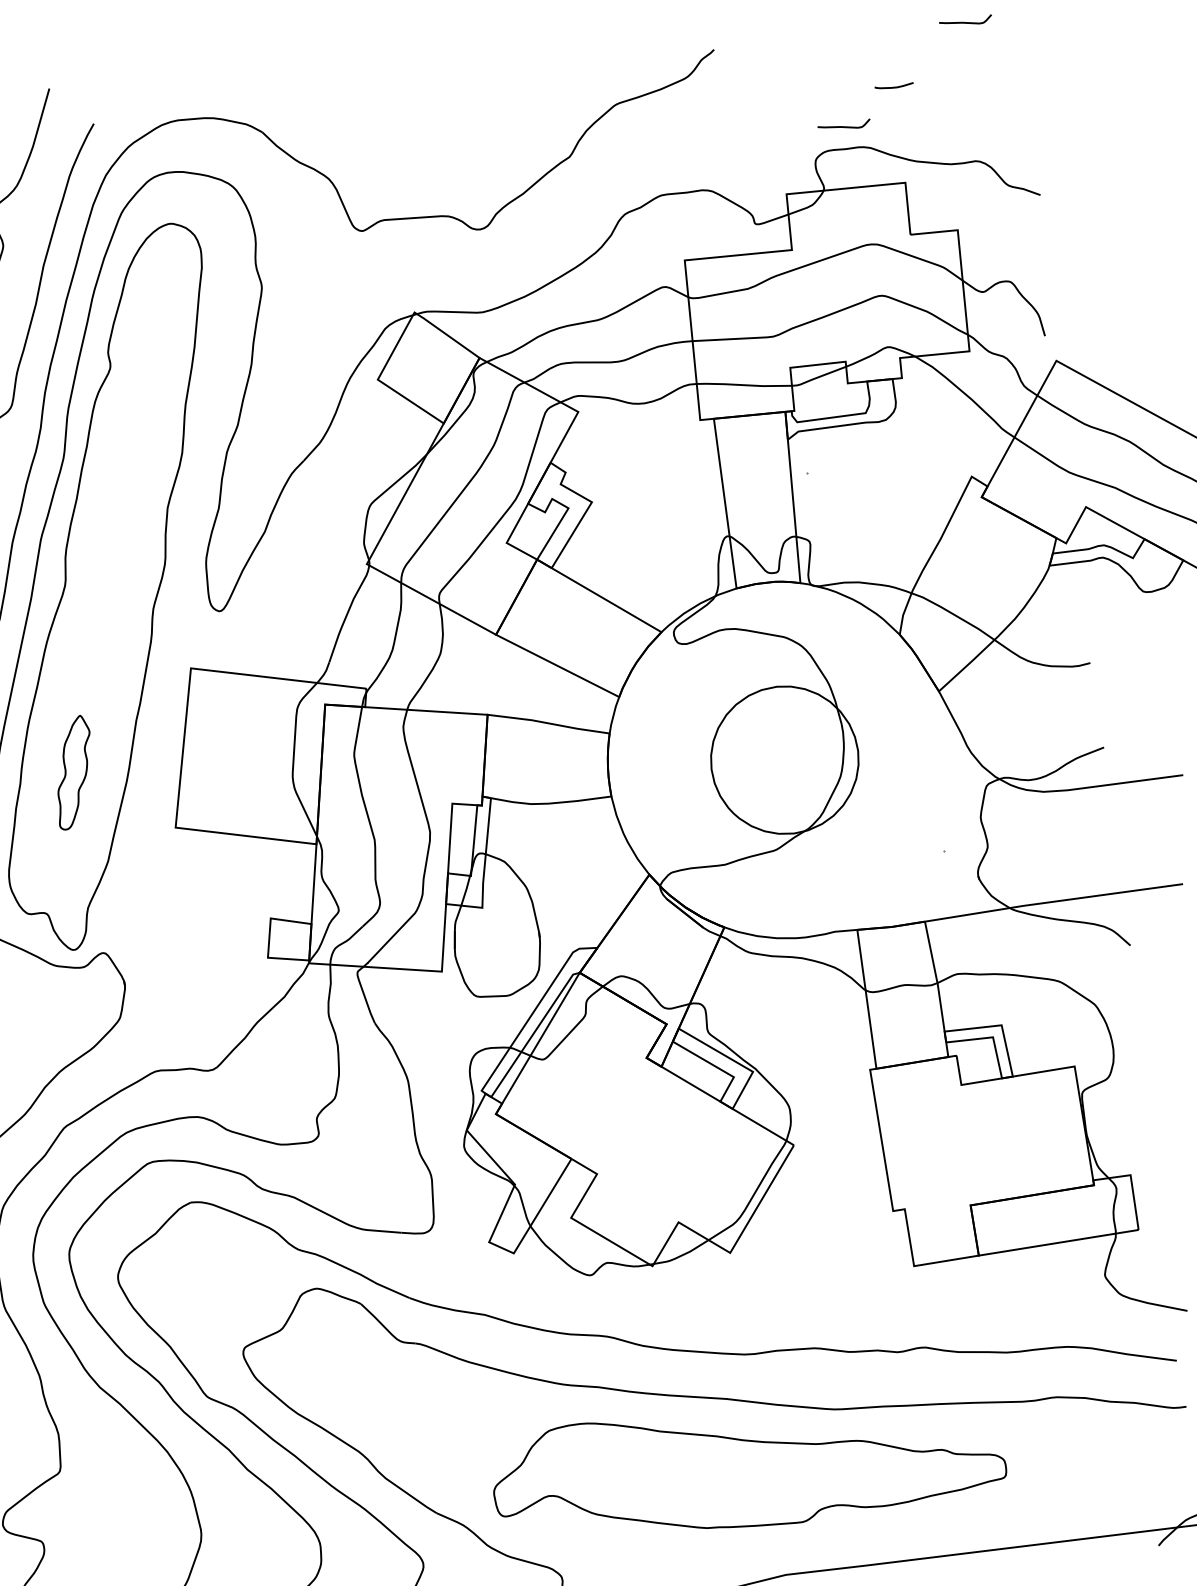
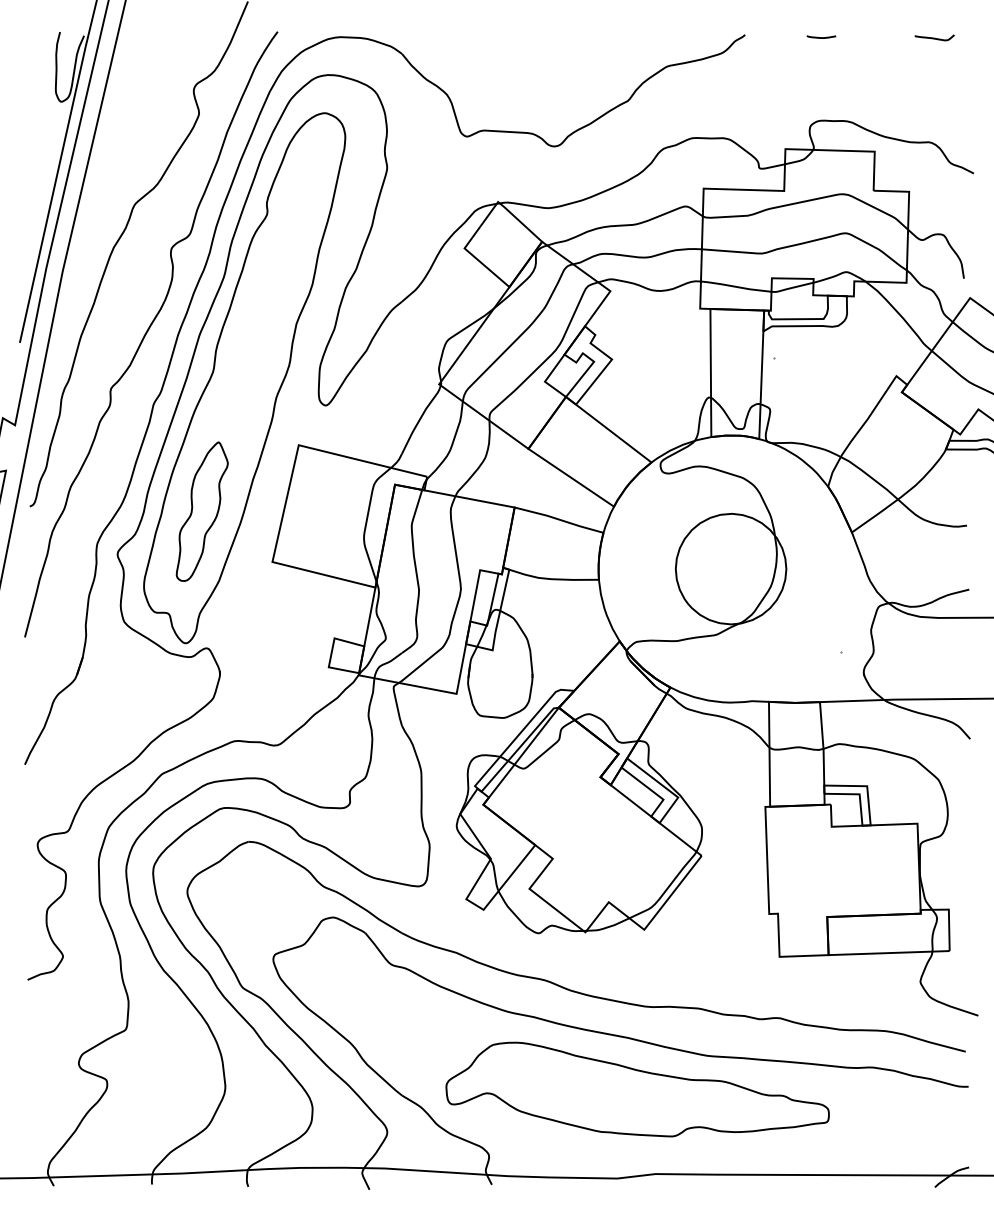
line: (894, 86) -> (821, 37), moved
curve: (843, 125) -> (834, 103), removed
part: (73, 772) -> (201, 511), size x1.67

